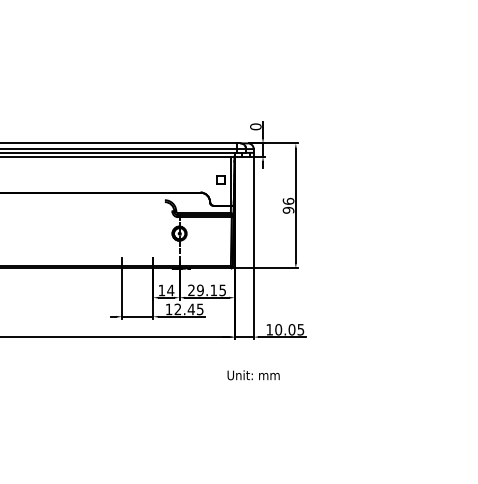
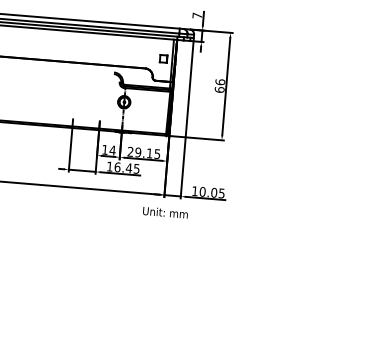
text: (255, 126) -> (197, 15), 0 -> 7
text: (288, 209) -> (219, 89), 96 -> 66
text: (177, 309) -> (117, 167), 12.45 -> 16.45
text: (253, 375) -> (165, 212), moved

